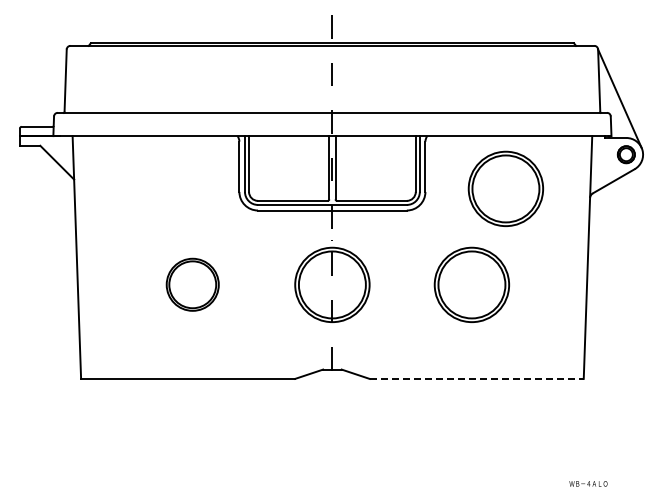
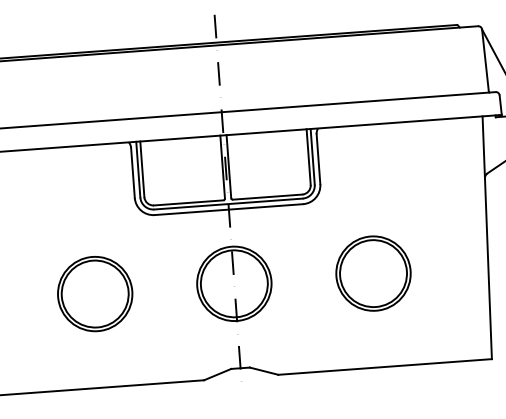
part: (505, 188) -> (399, 174), removed
part: (192, 284) -> (94, 293), size x1.43
line: (477, 378) -> (385, 366), dashed -> solid

